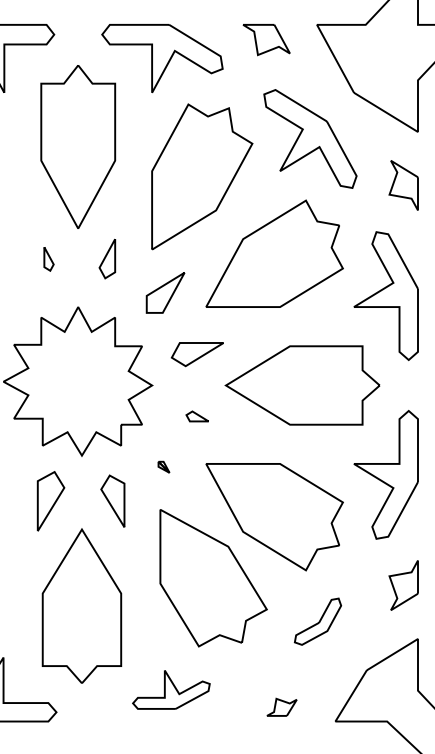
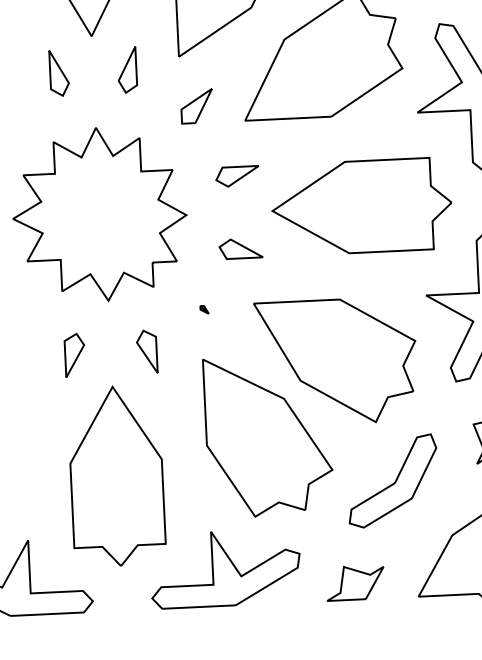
part: (48, 259) -> (58, 73), size x1.67
part: (165, 292) -> (196, 106), size x0.71
part: (197, 354) -> (237, 176), size x0.71
part: (197, 416) -> (241, 248), size x1.67
part: (163, 467) -> (204, 310), size x0.62
part: (50, 500) -> (74, 354), size x0.62
part: (112, 500) -> (146, 351), size x0.71
part: (317, 621) -> (392, 481), size x1.67
part: (171, 689) -> (225, 568), size x1.67
part: (281, 707) -> (354, 583), size x1.67

